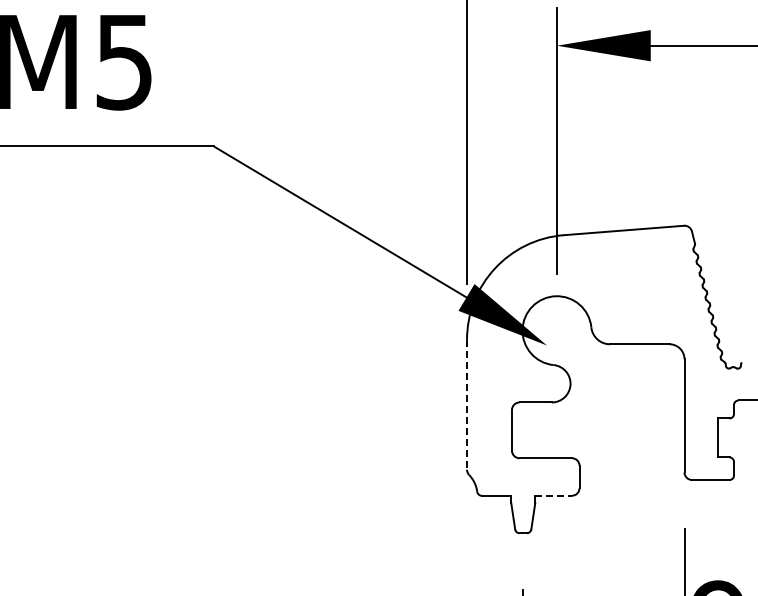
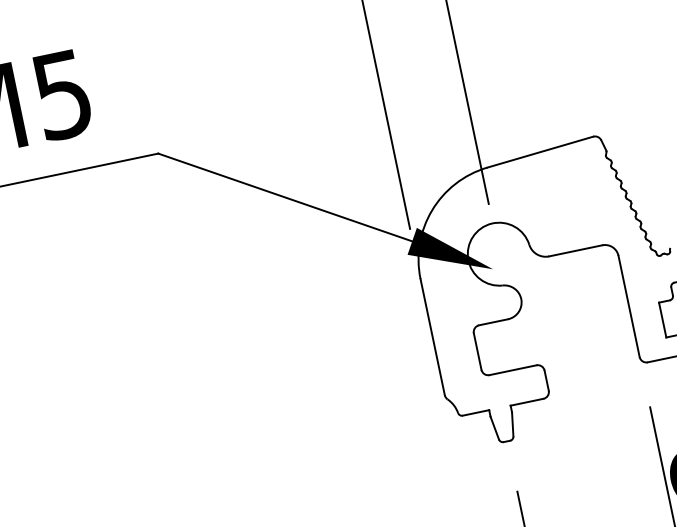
line: (467, 404) -> (433, 336), dashed -> solid
line: (554, 495) -> (527, 401), dashed -> solid

